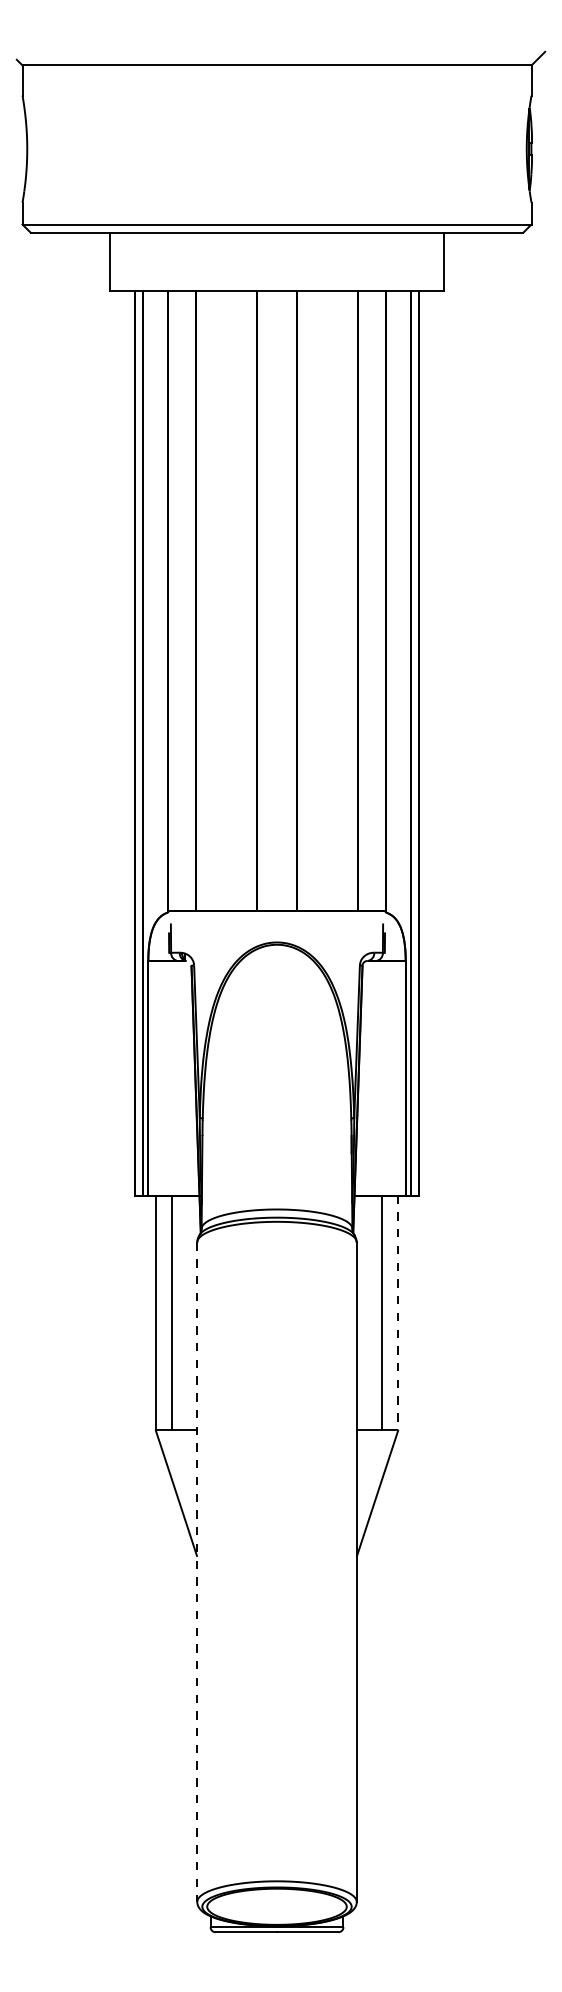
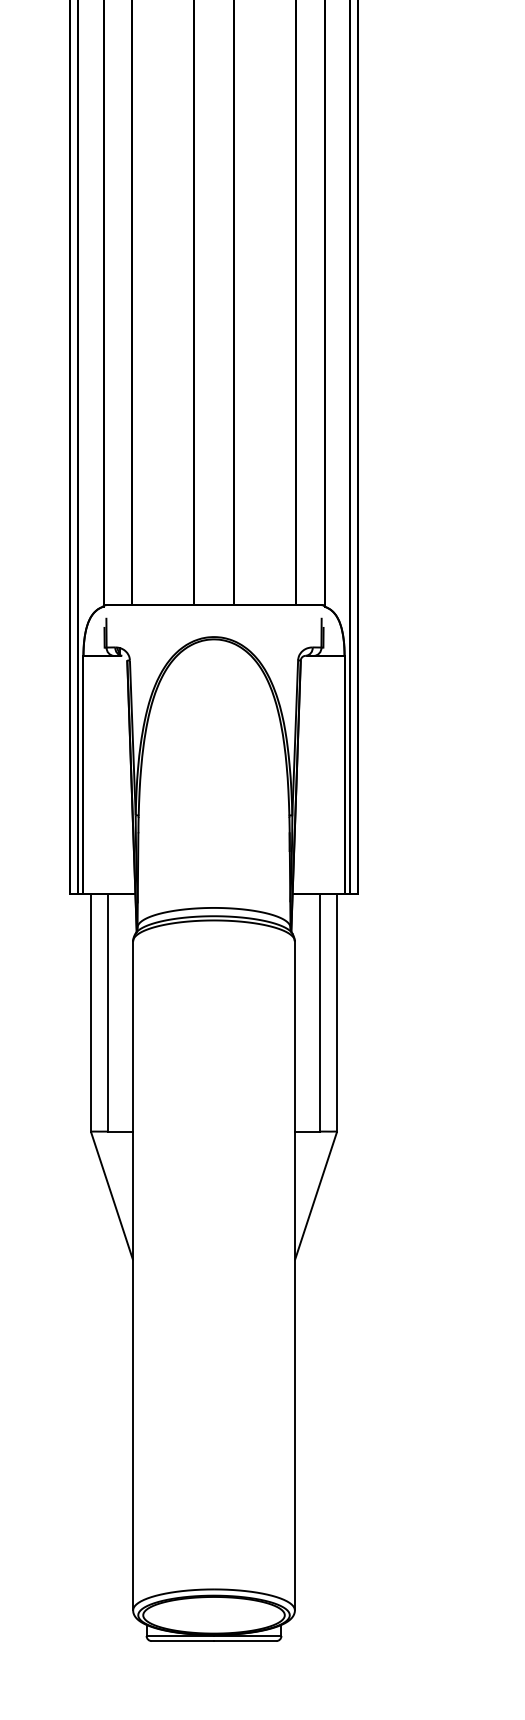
line: (398, 1313) -> (337, 1013), dashed -> solid
line: (197, 1572) -> (133, 1276), dashed -> solid

